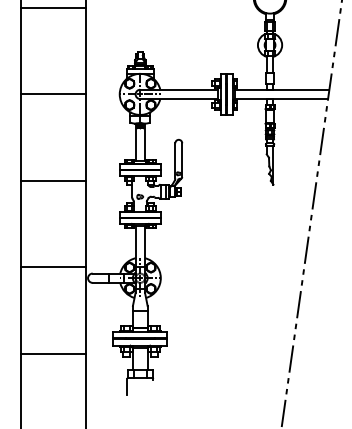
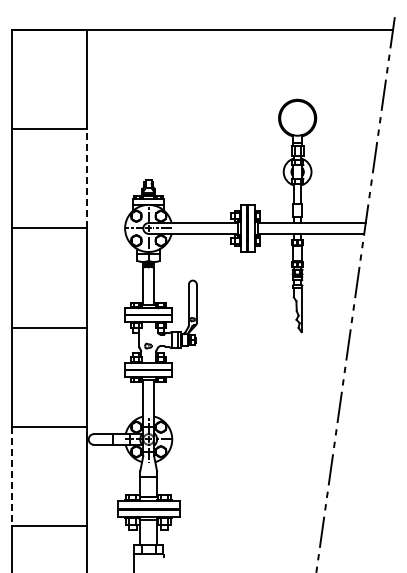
line: (86, 50) -> (86, 178), solid -> dashed
line: (21, 310) -> (12, 476), solid -> dashed

